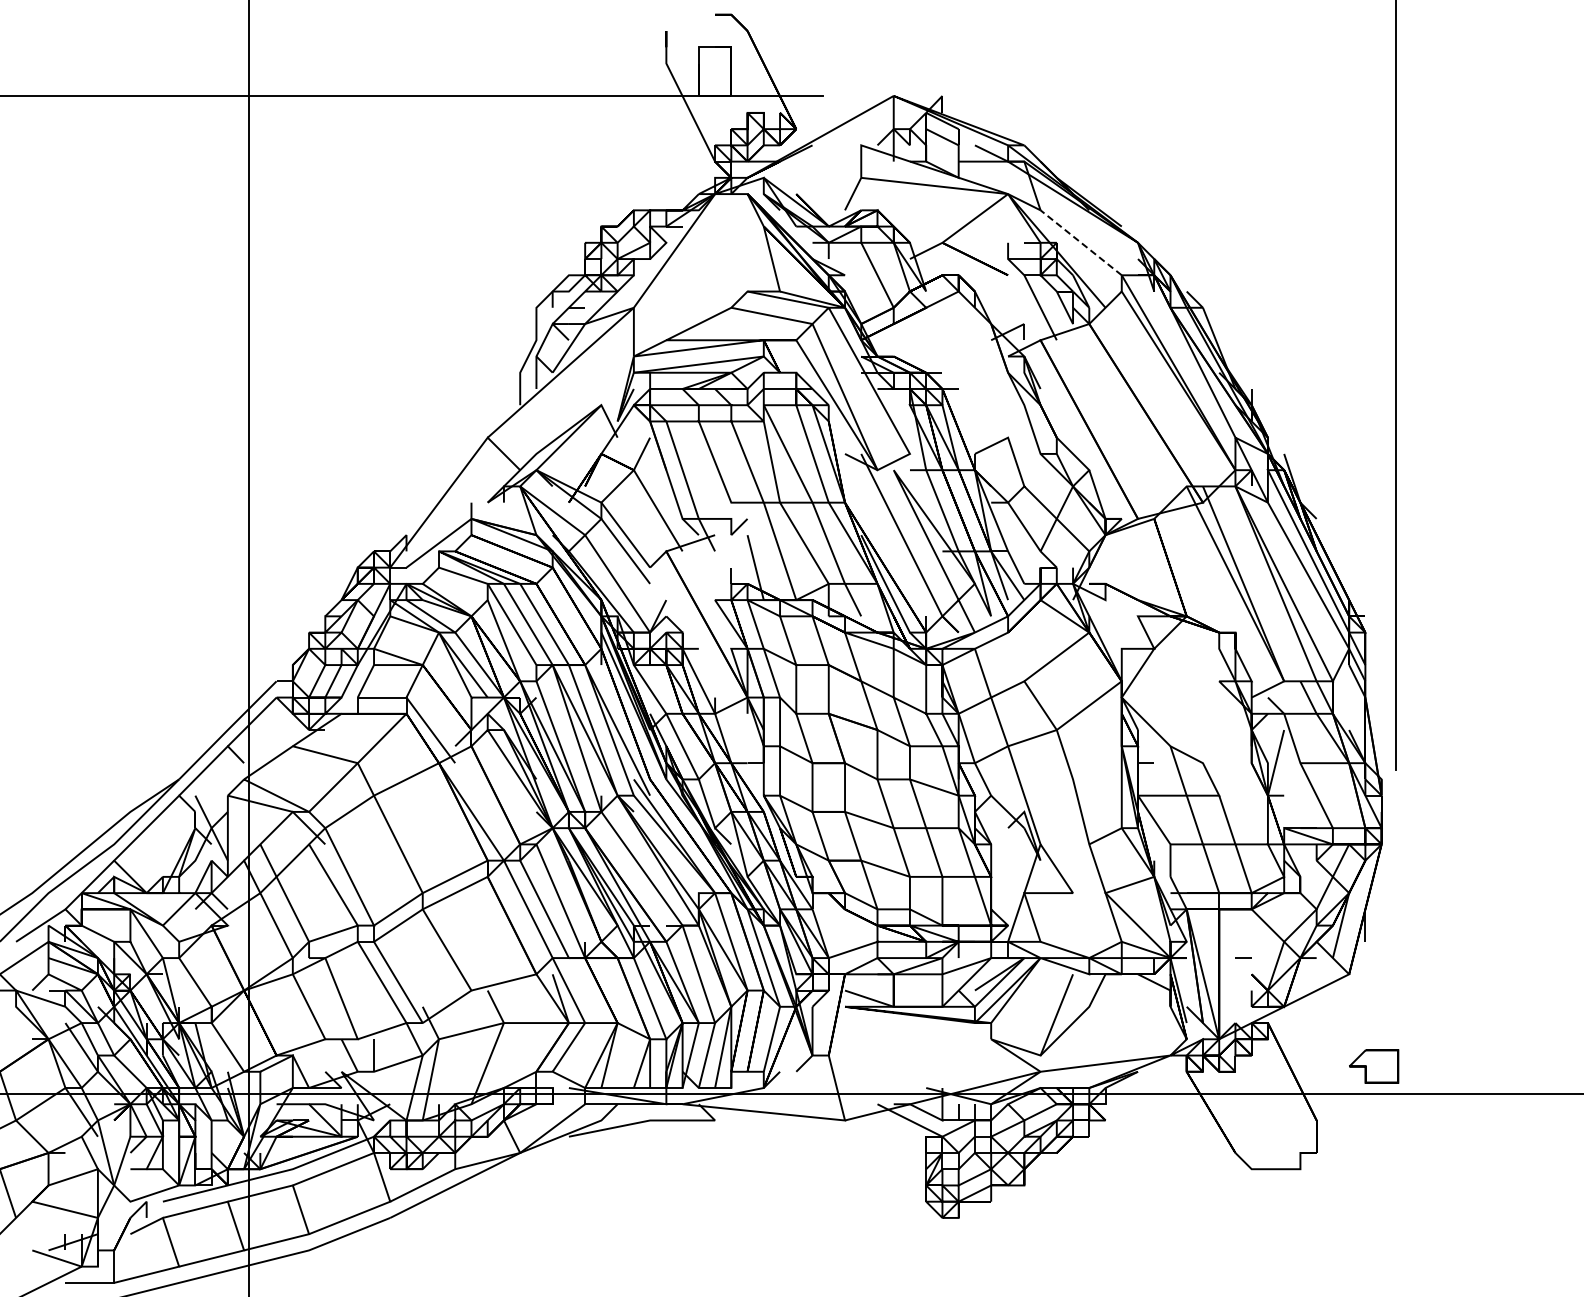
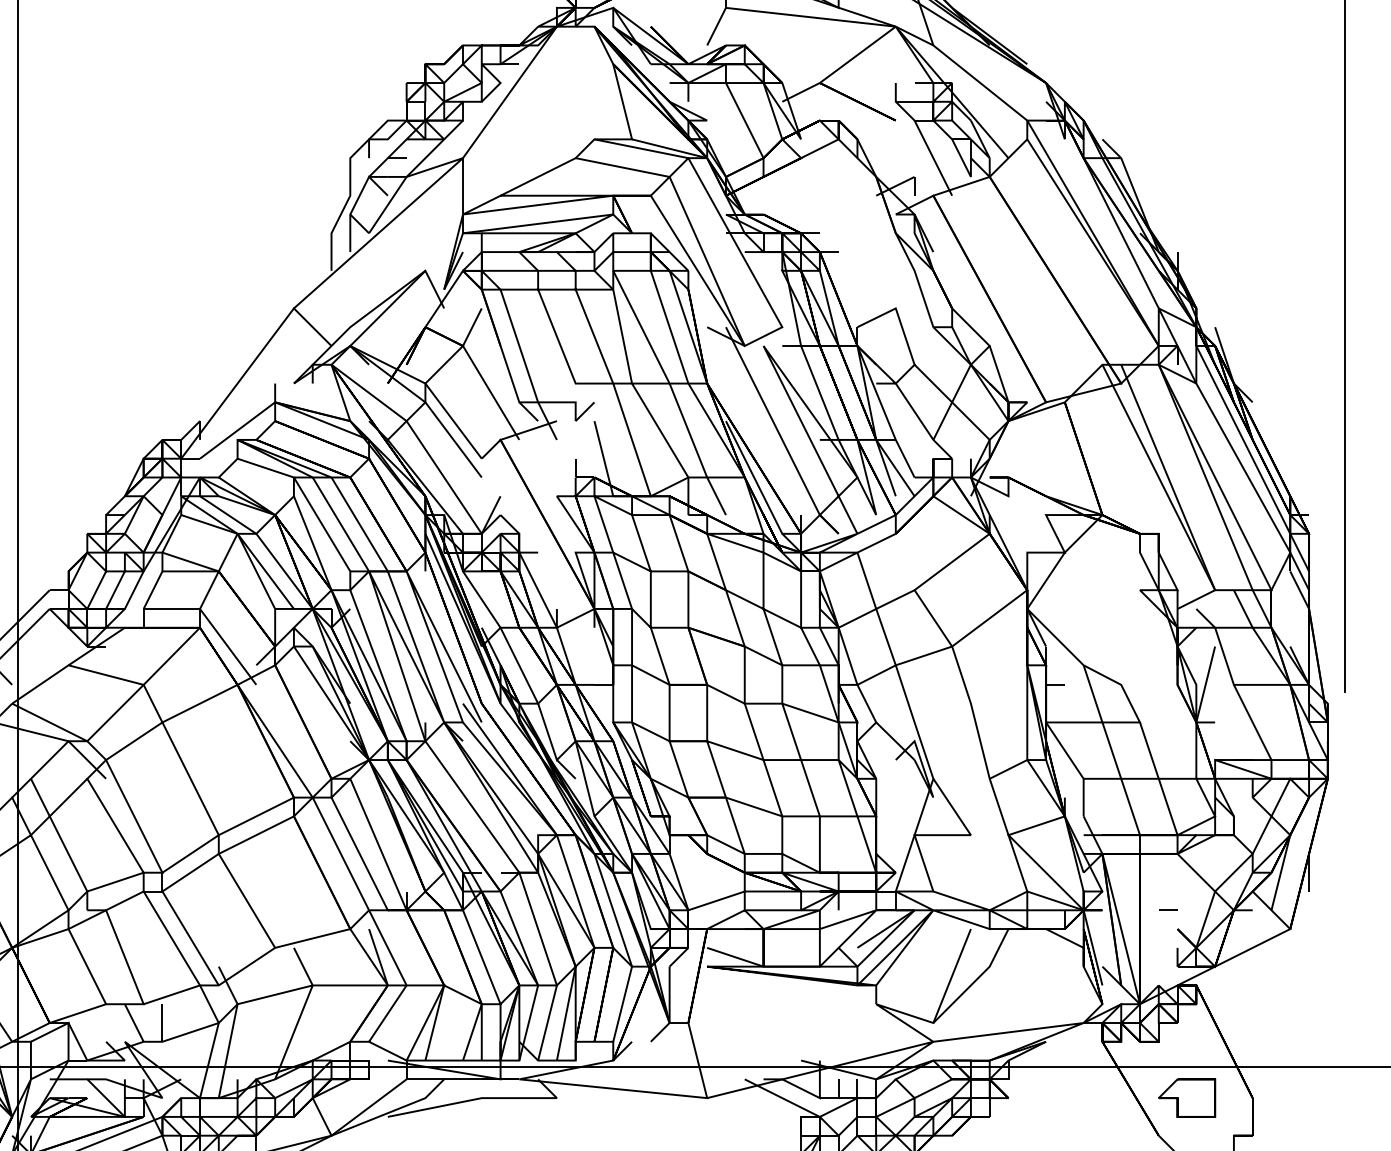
line: (1081, 242) -> (980, 82), dashed -> solid
curve: (1366, 1066) -> (1178, 1098), moved

